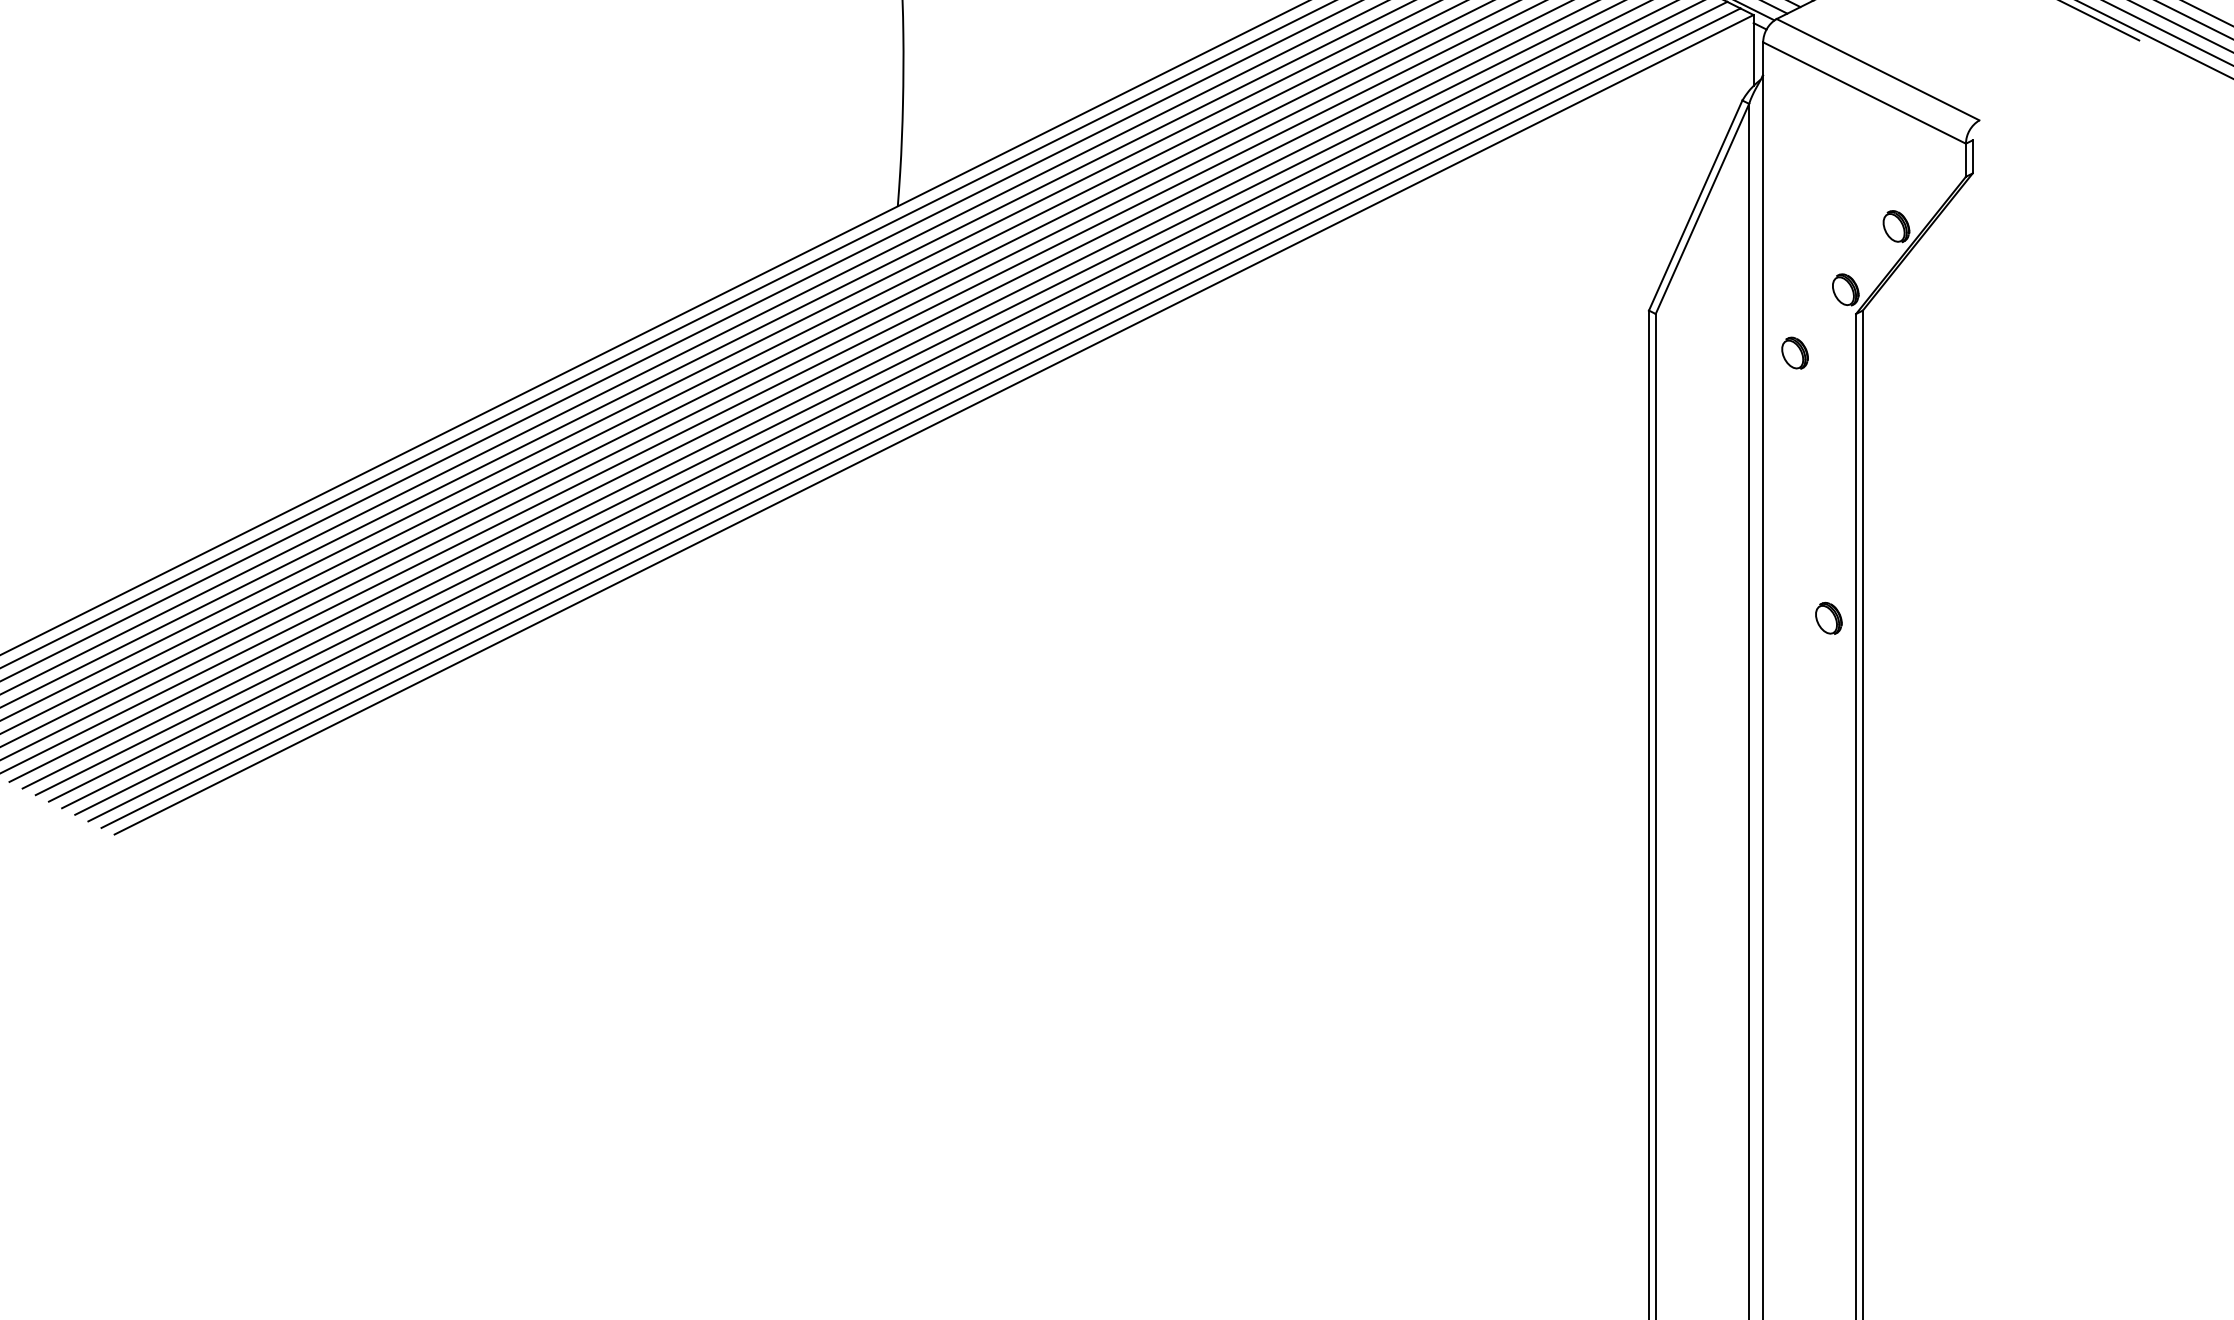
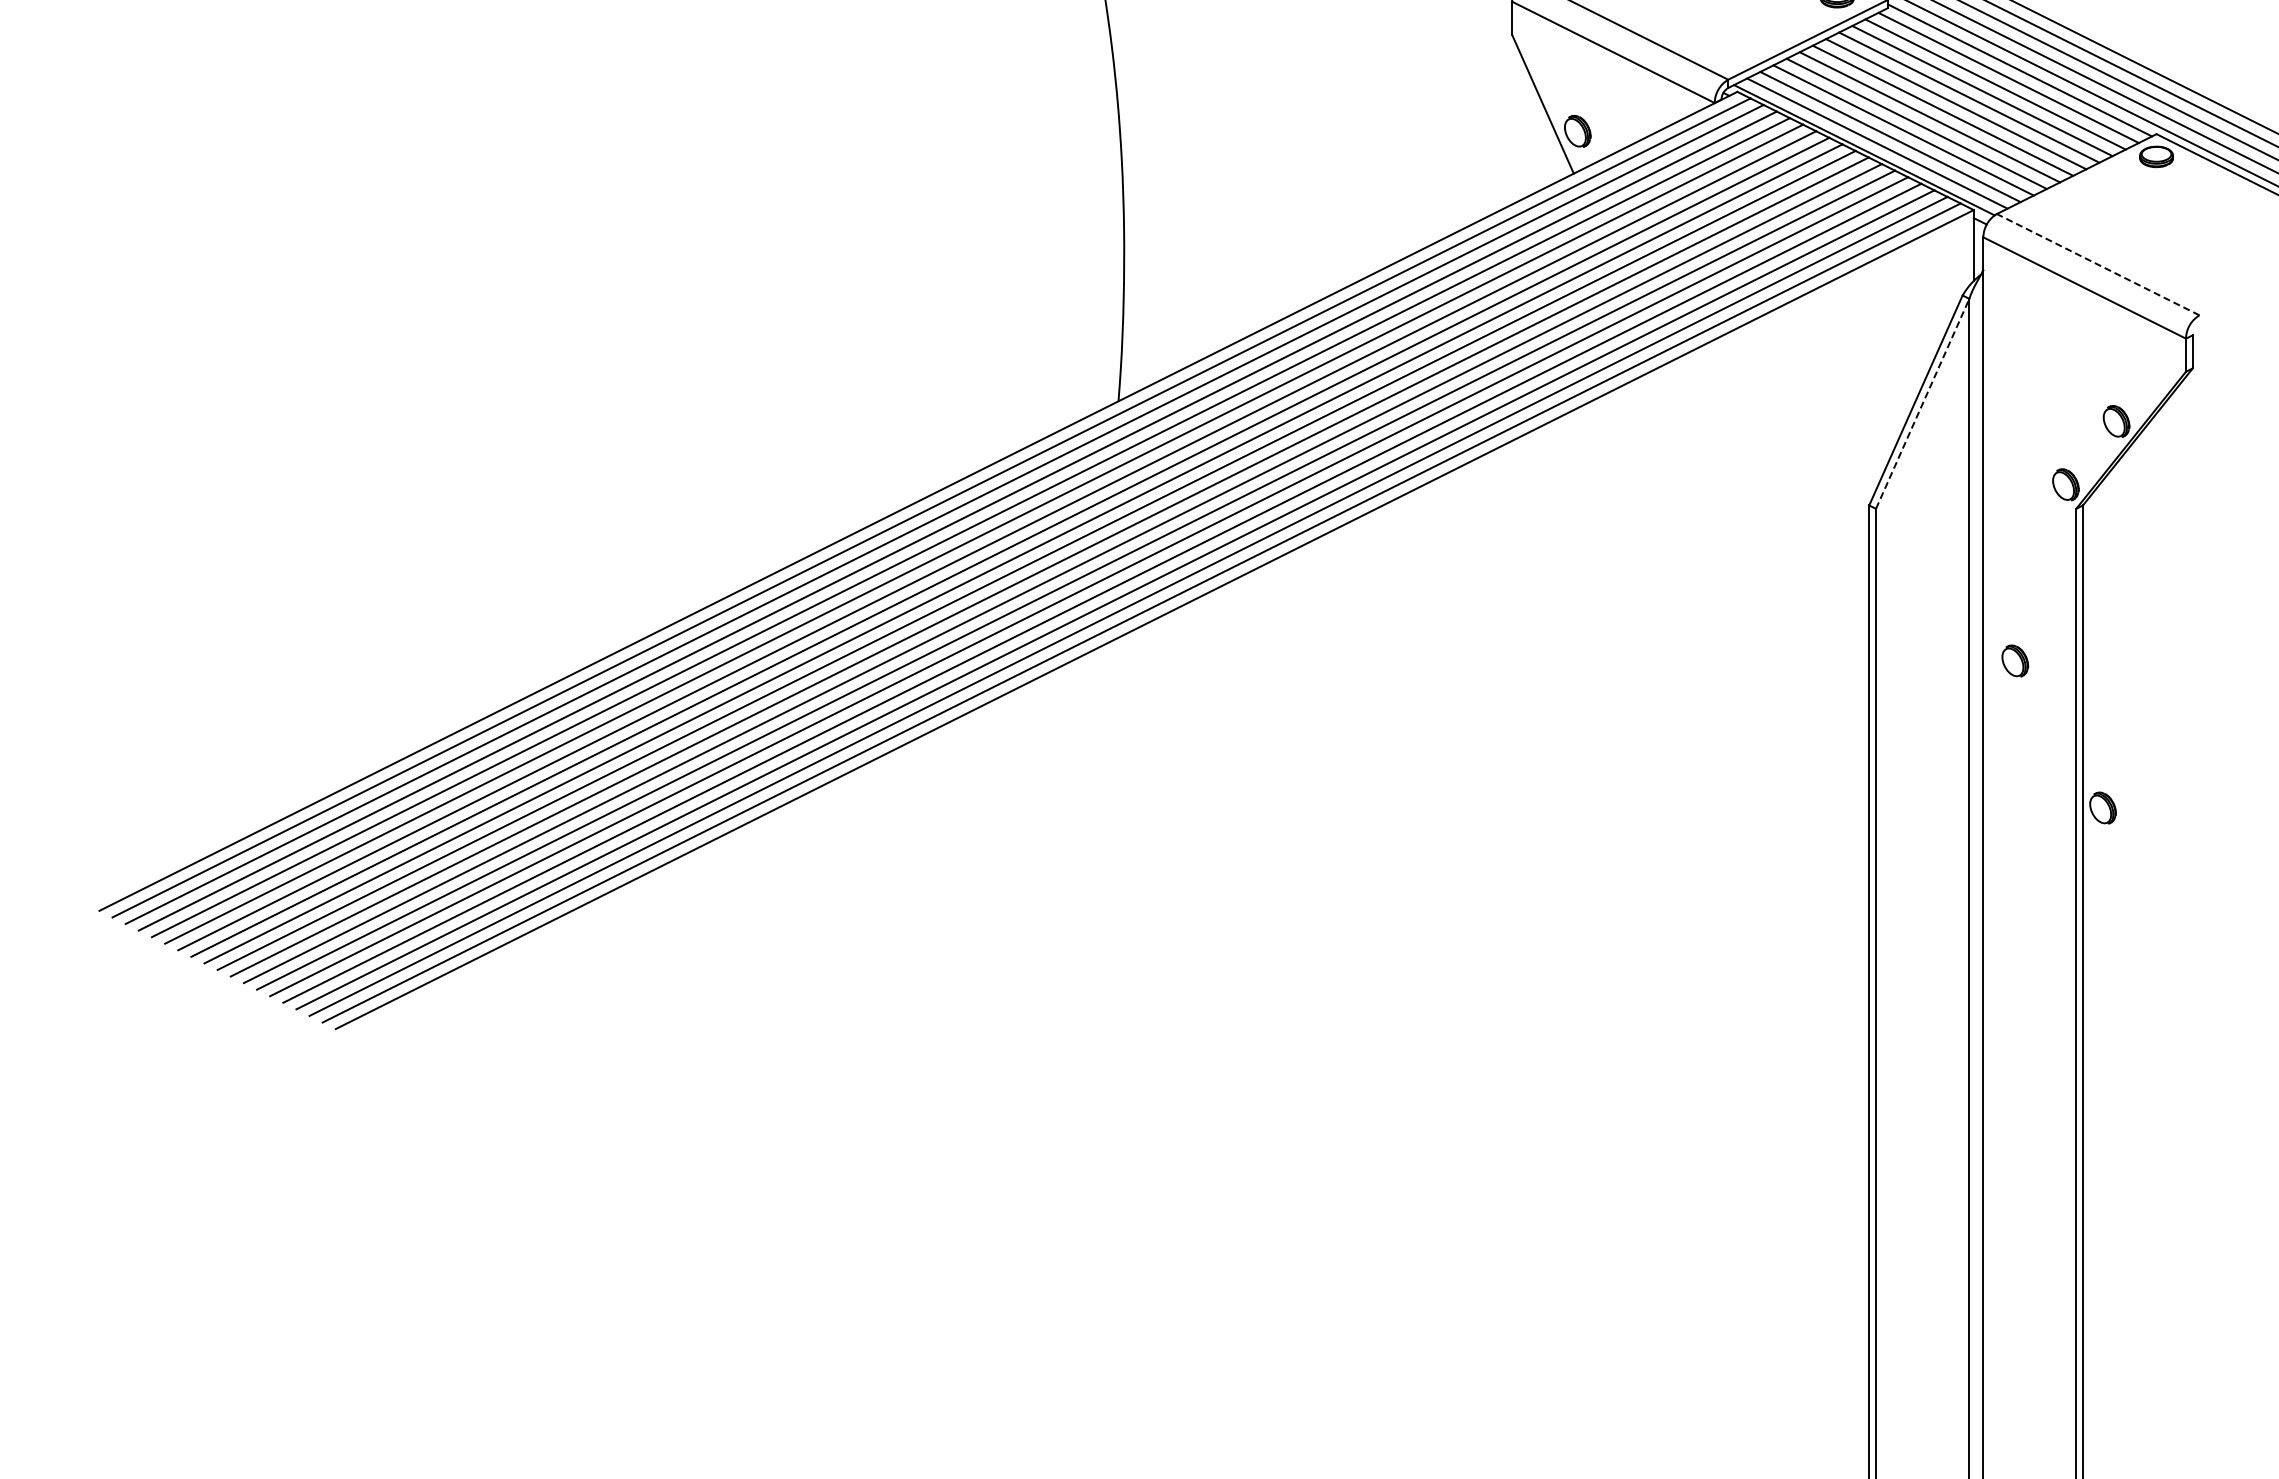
line: (1877, 69) -> (2097, 264), solid -> dashed
line: (1702, 208) -> (1922, 403), solid -> dashed
part: (1795, 352) -> (2015, 660), moved
part: (1828, 617) -> (2102, 807), moved

